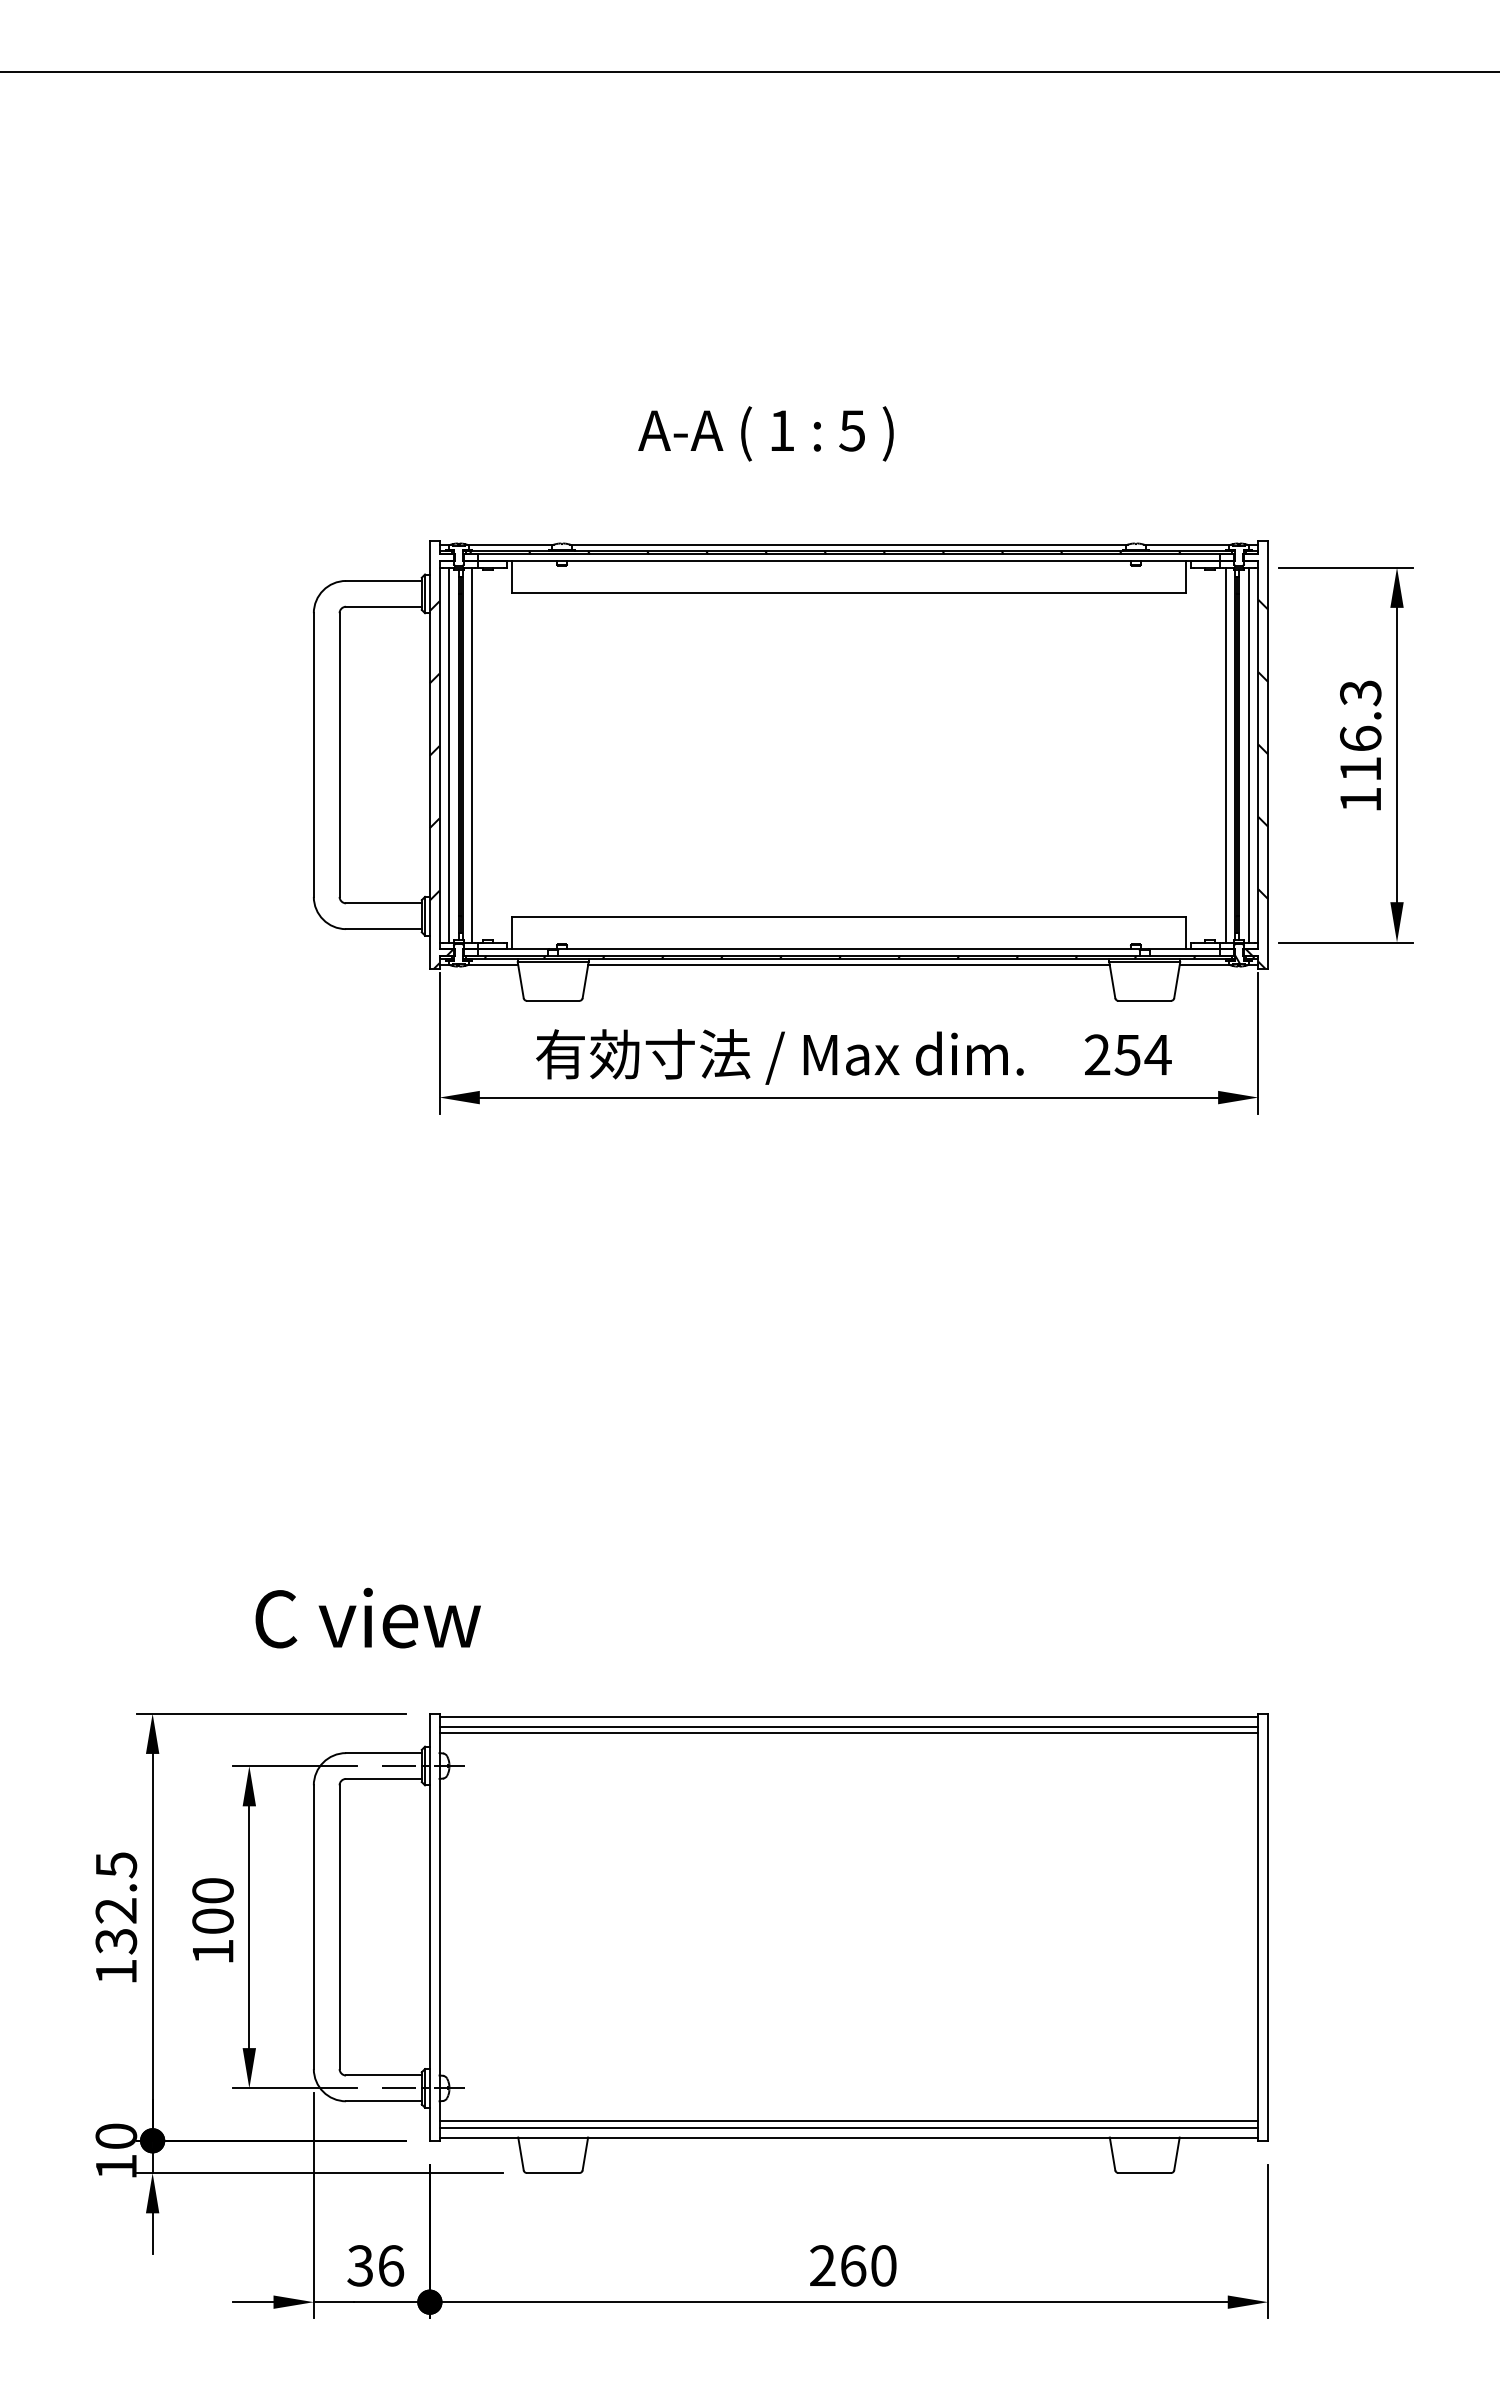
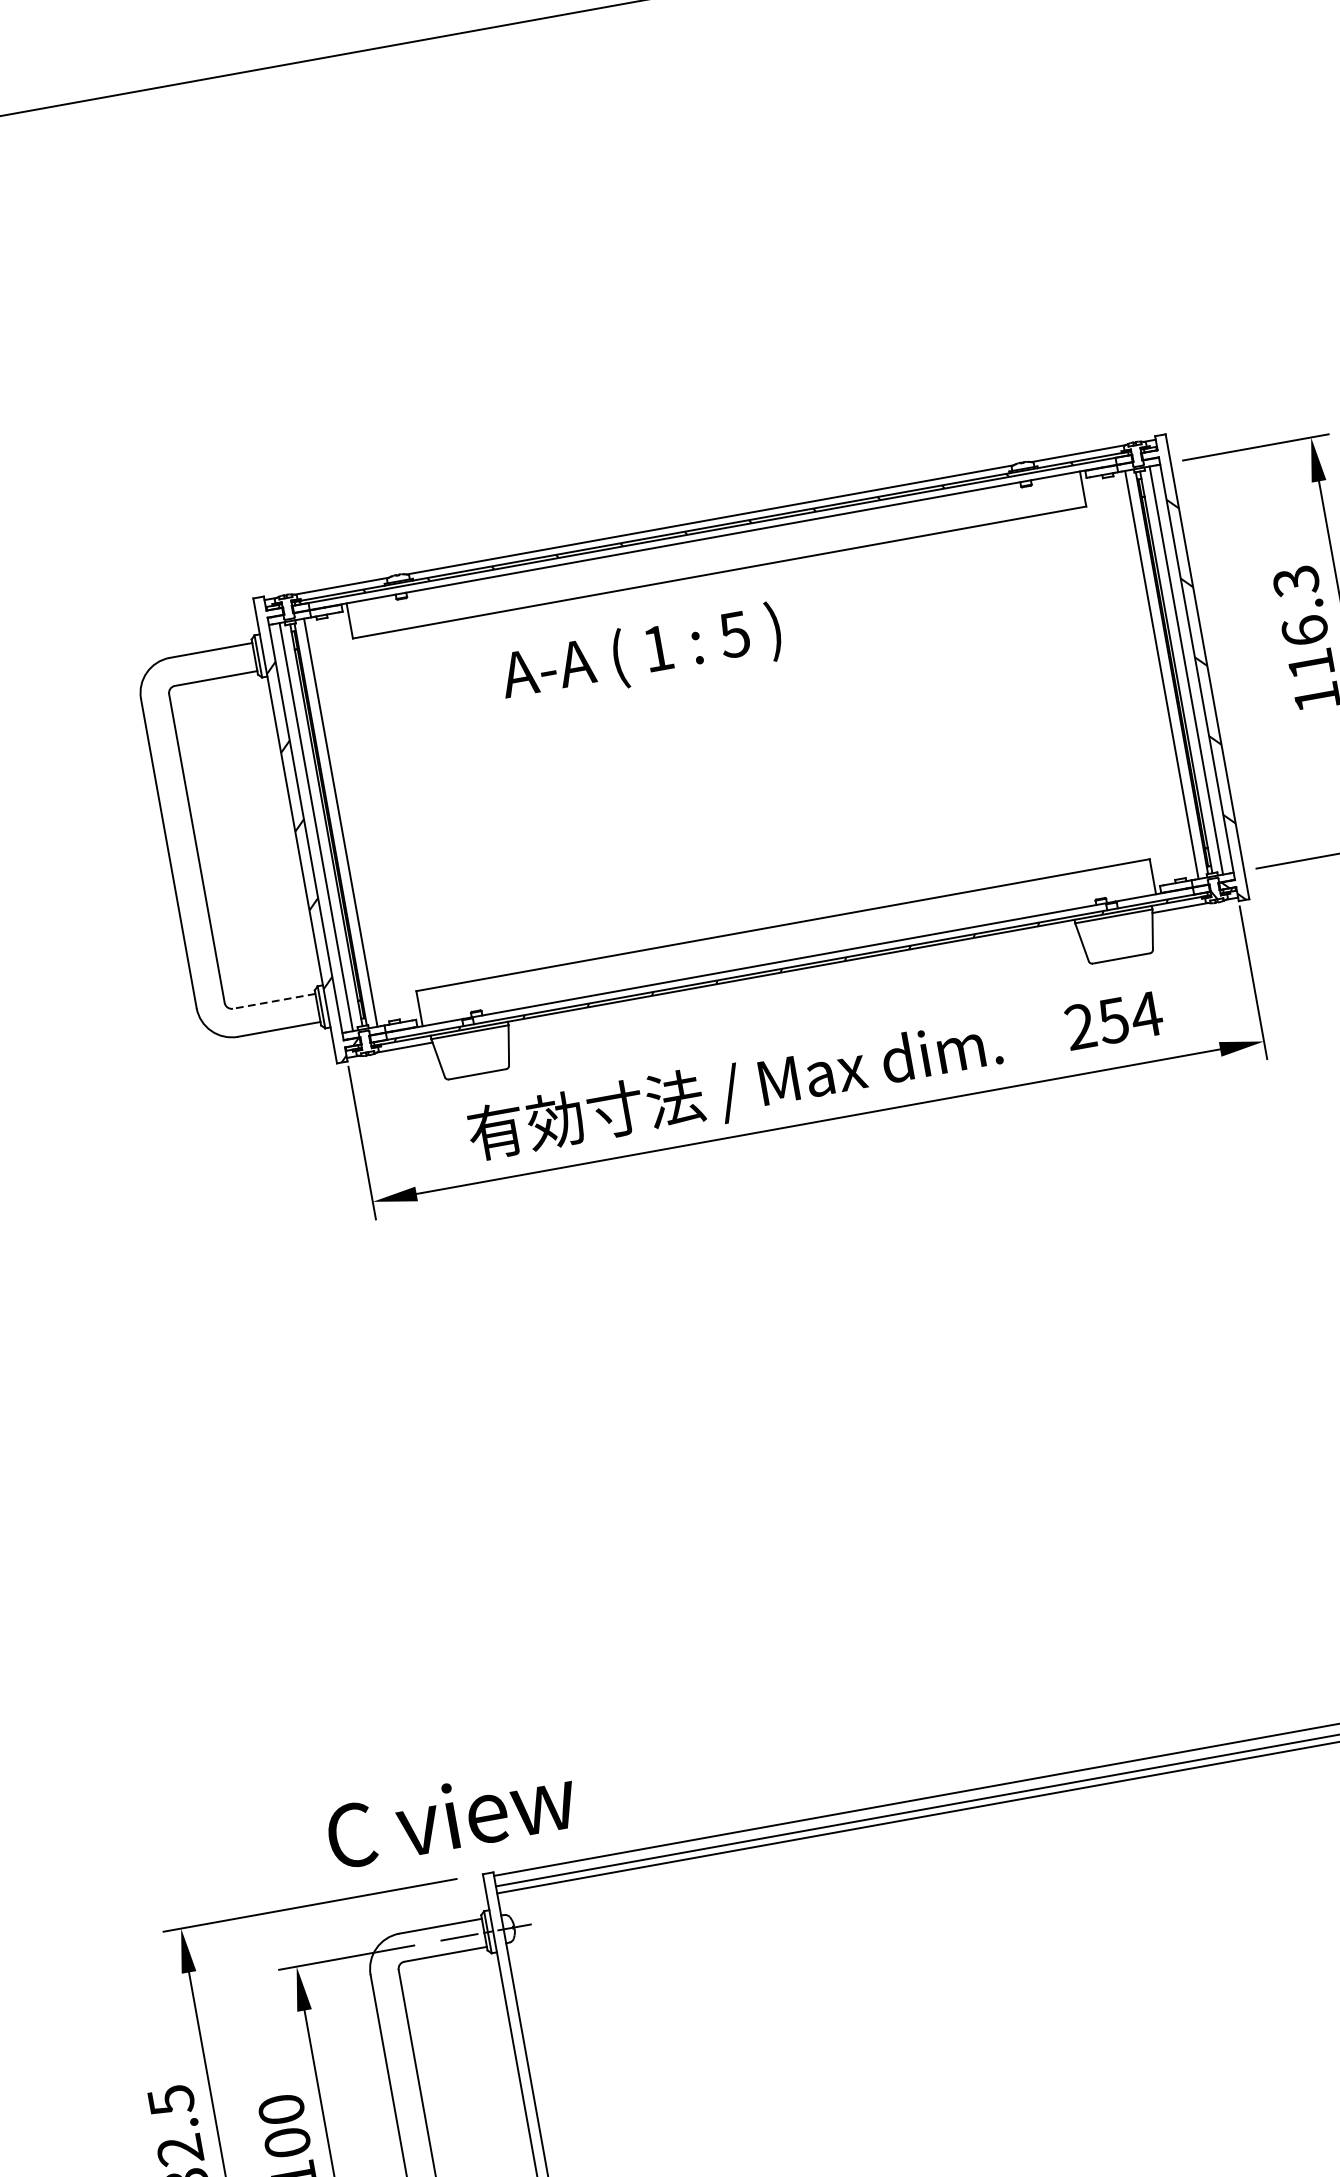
text: (765, 433) -> (640, 654), moved
line: (383, 903) -> (273, 1001), solid -> dashed
line: (848, 965) -> (792, 978), removed
text: (367, 1617) -> (450, 1815), moved

